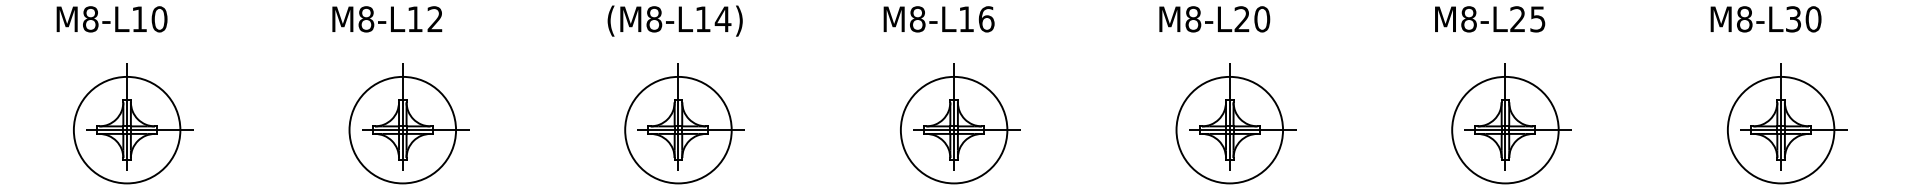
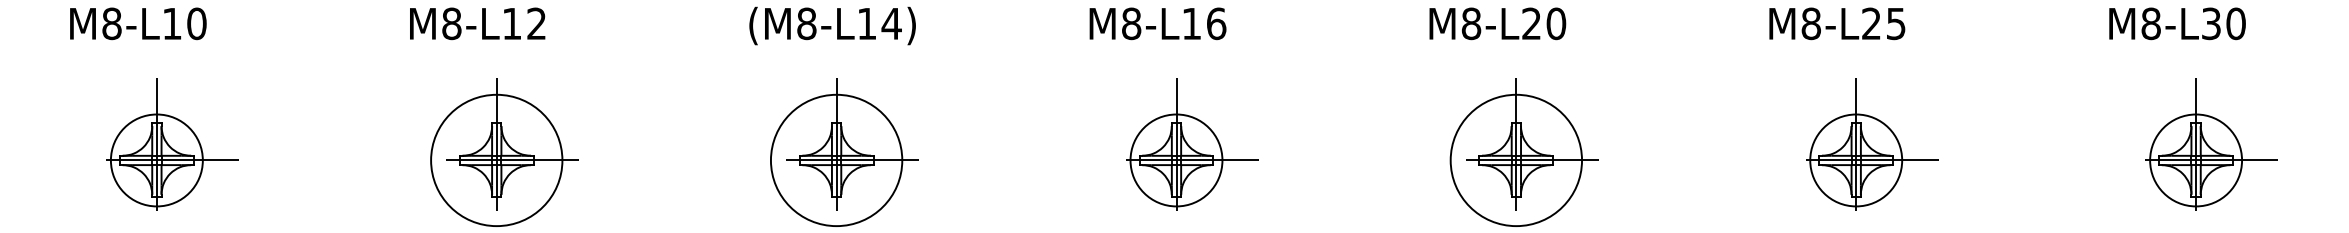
circle: (126, 129) -> (156, 159), size x0.7
circle: (953, 129) -> (1175, 159), size x0.7
circle: (1505, 129) -> (1856, 159), size x0.7
circle: (1780, 129) -> (2195, 159), size x0.7

